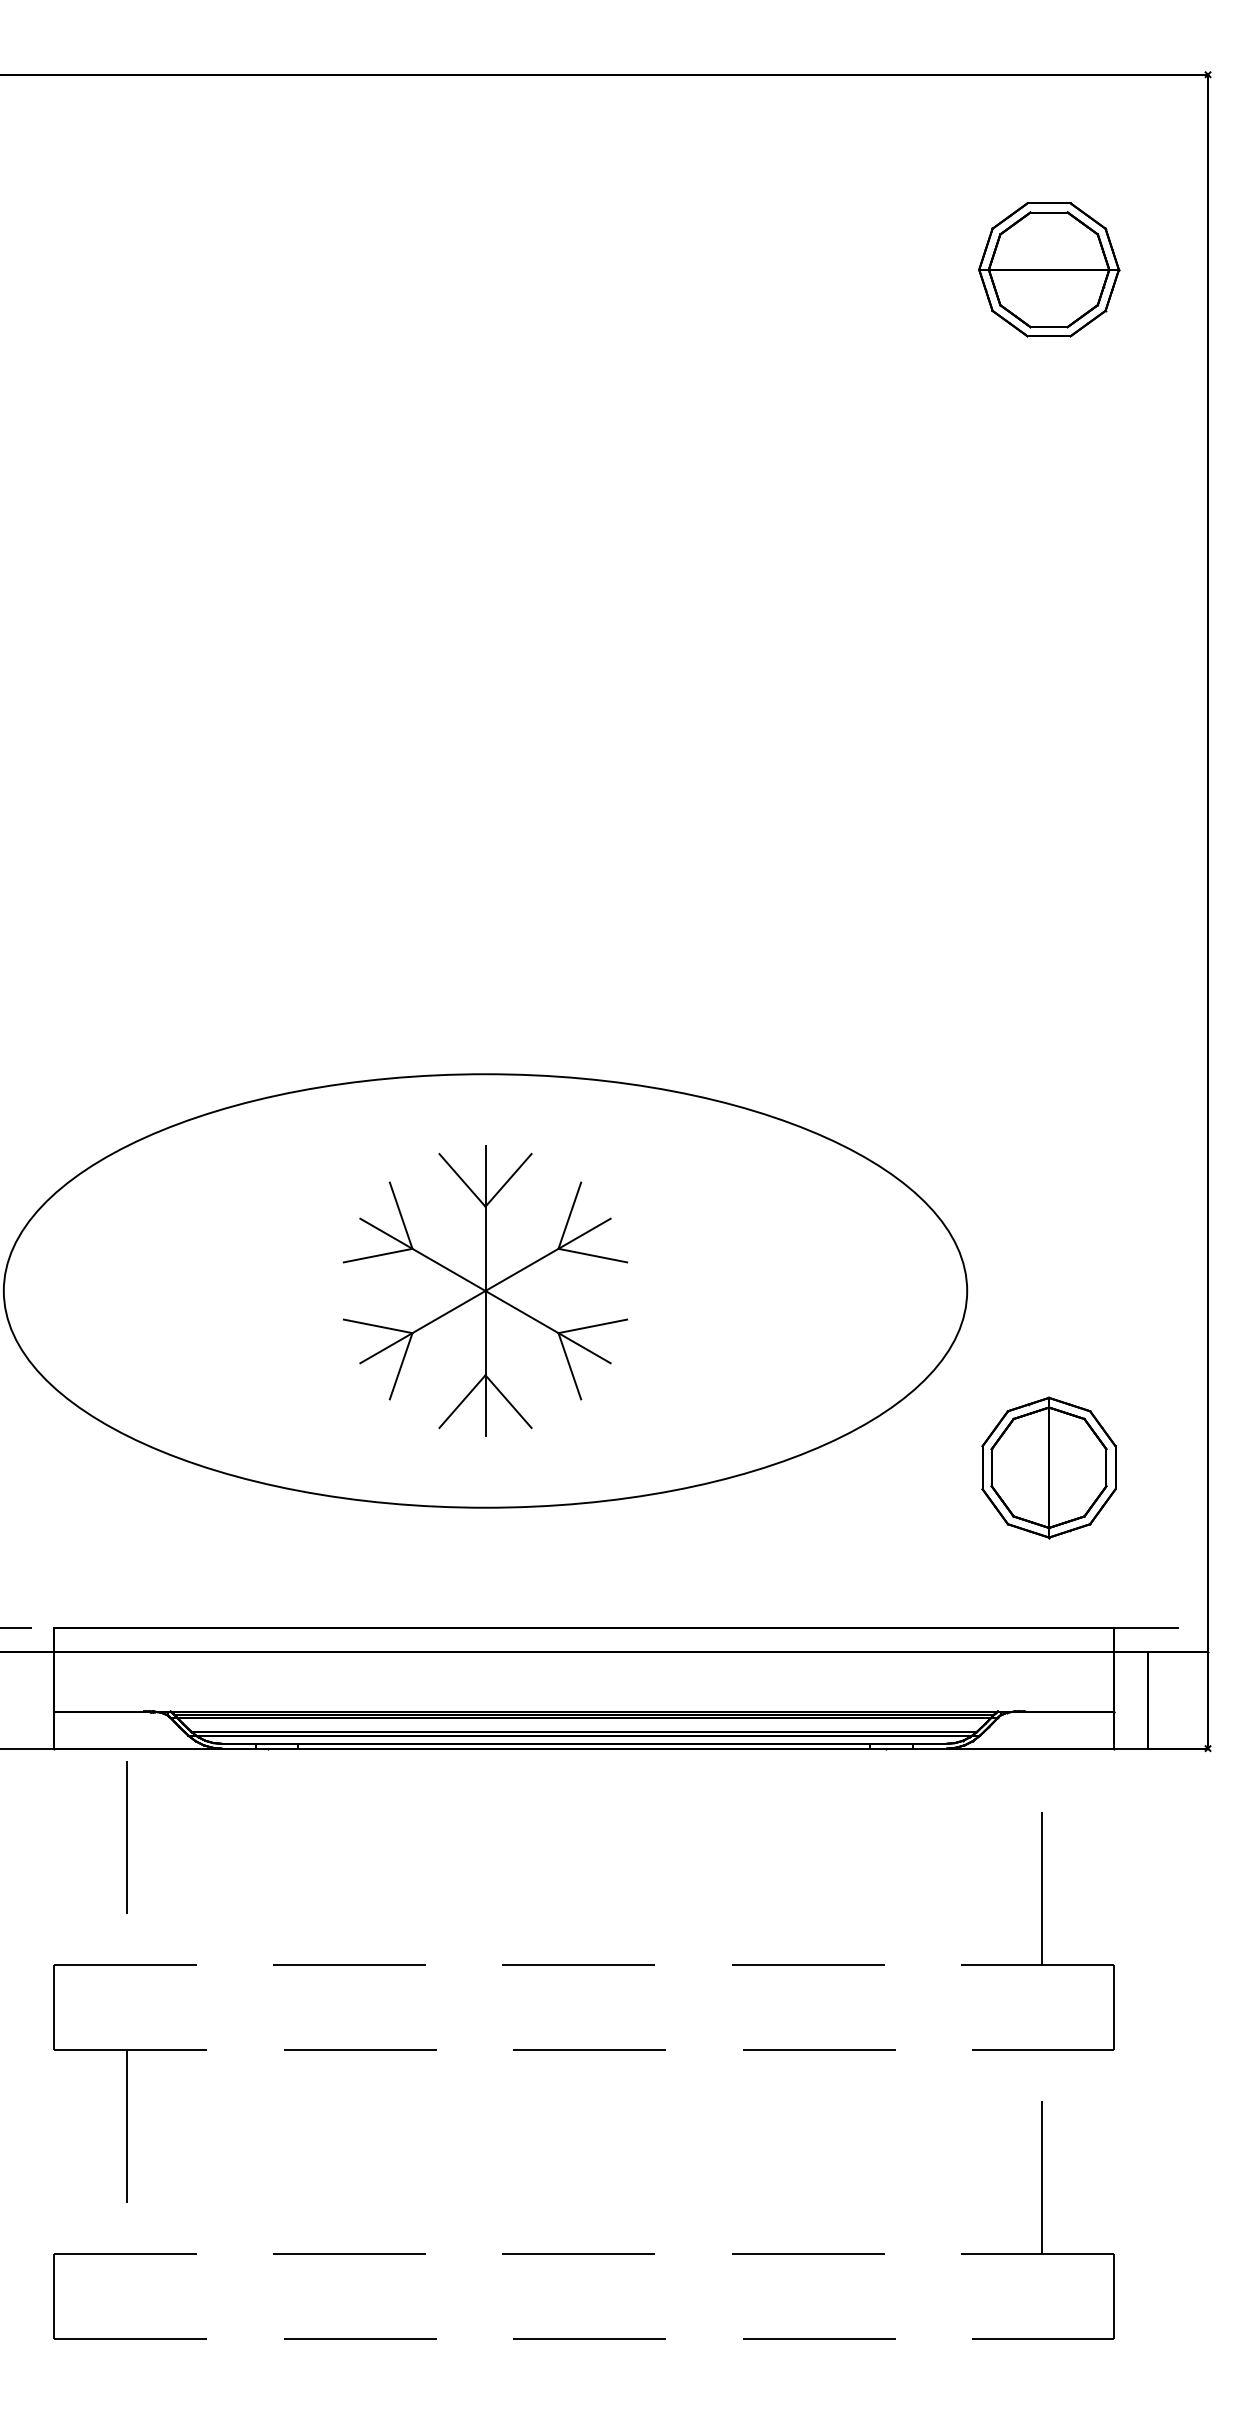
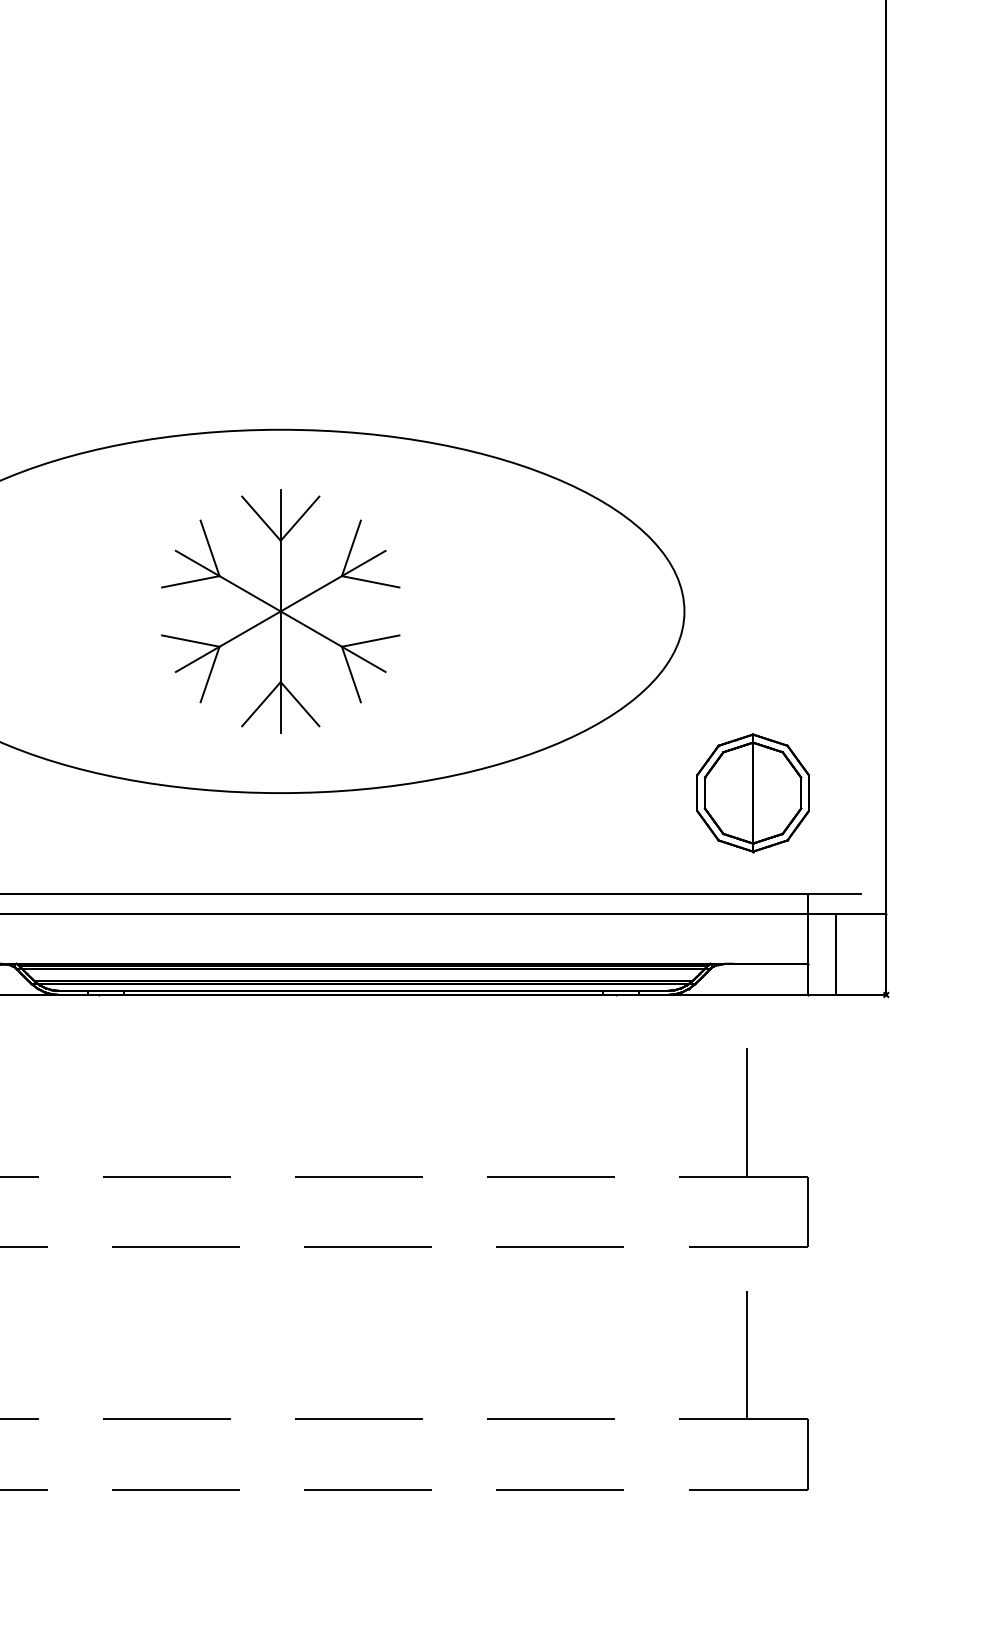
part: (1048, 1467) -> (752, 792), moved

